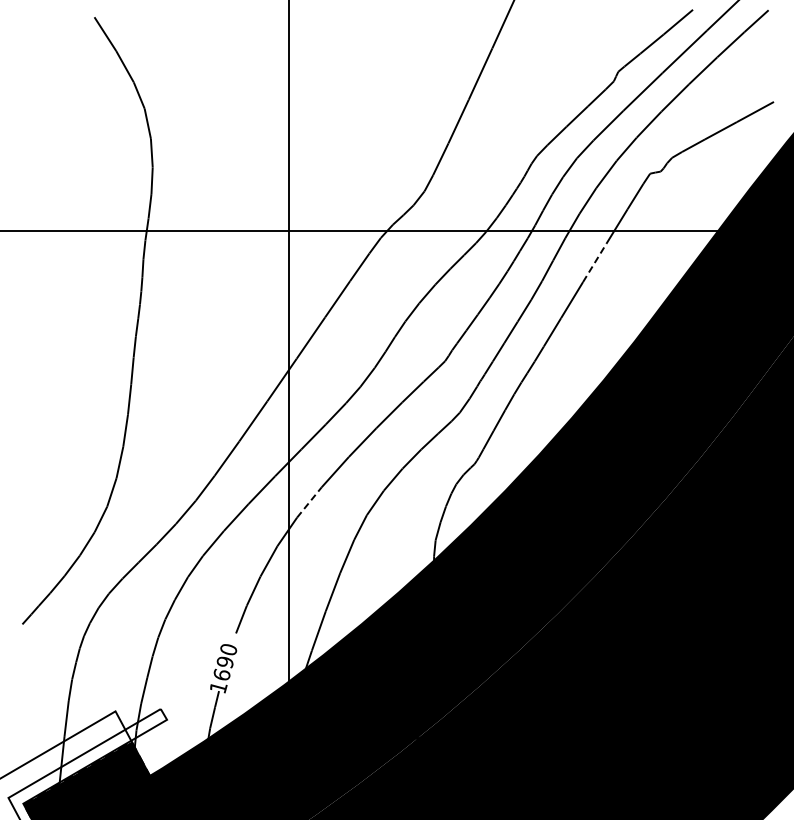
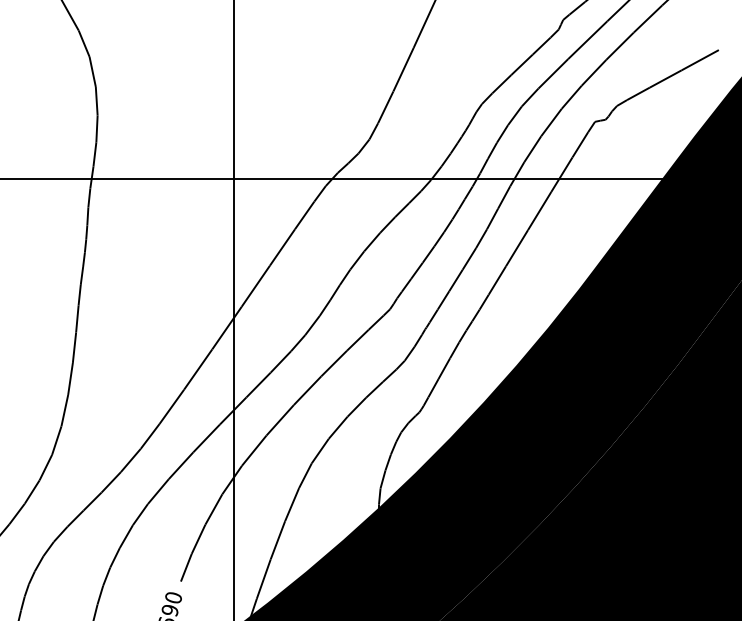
line: (595, 262) -> (540, 210), dashed -> solid
line: (309, 502) -> (254, 450), dashed -> solid

